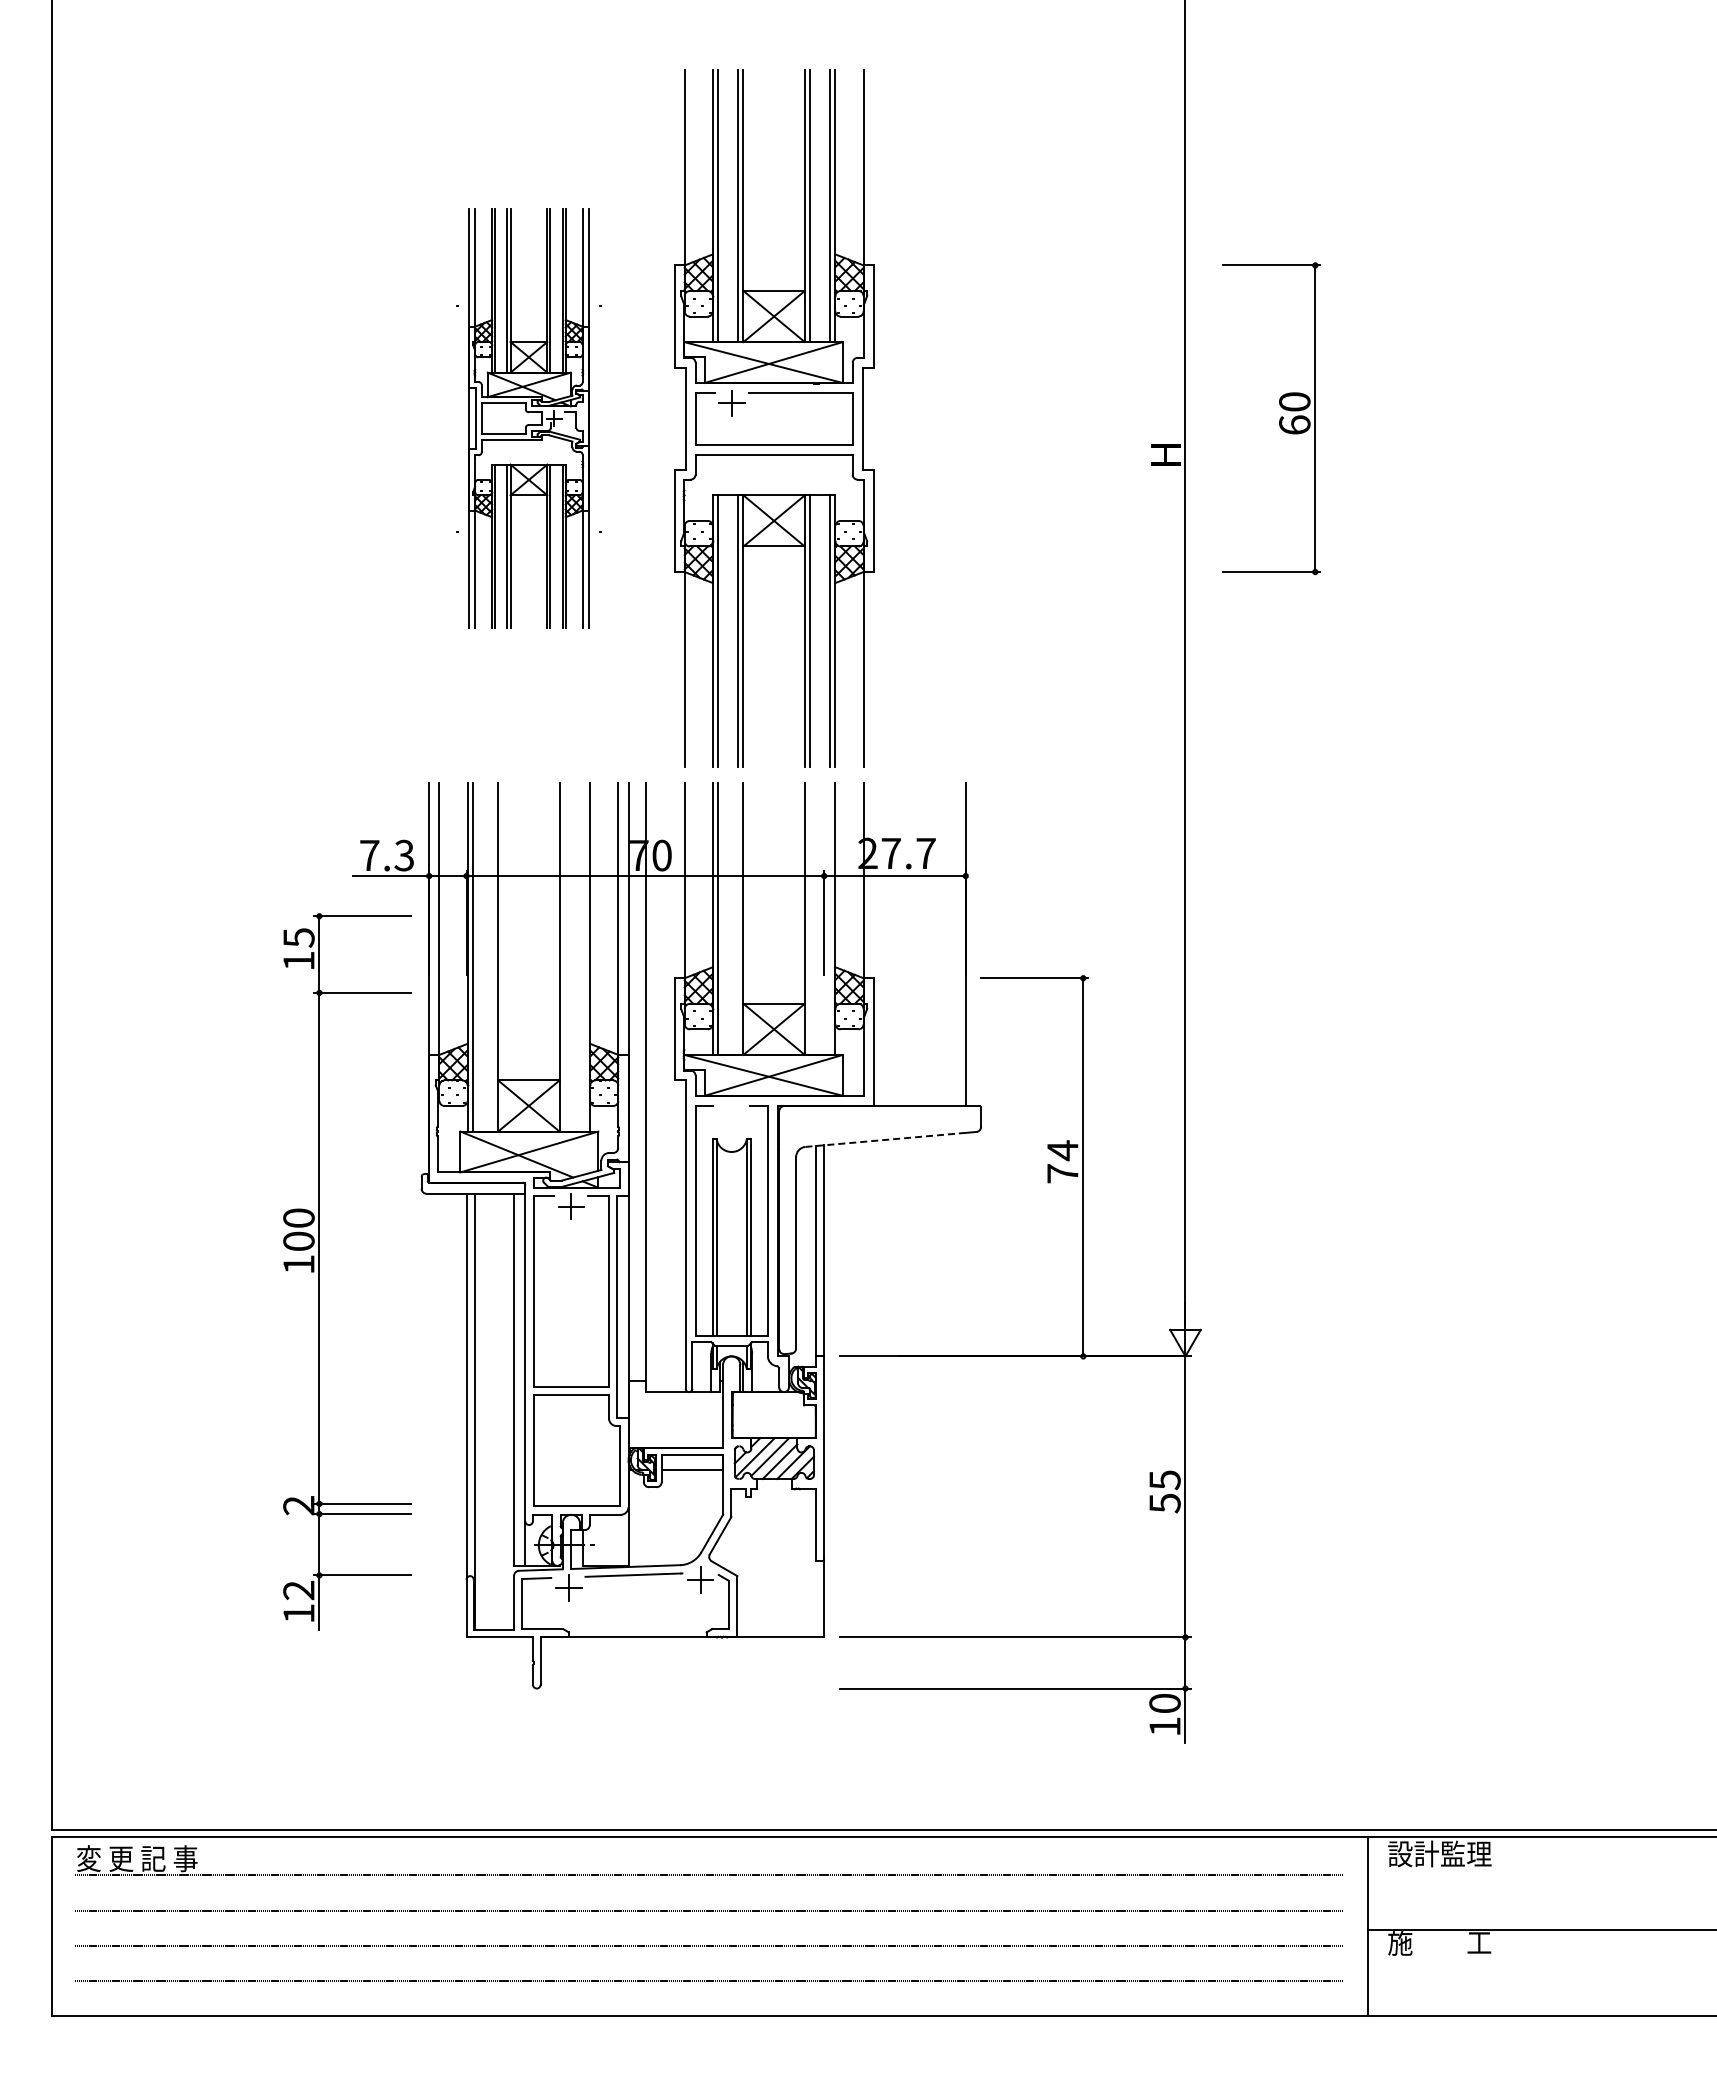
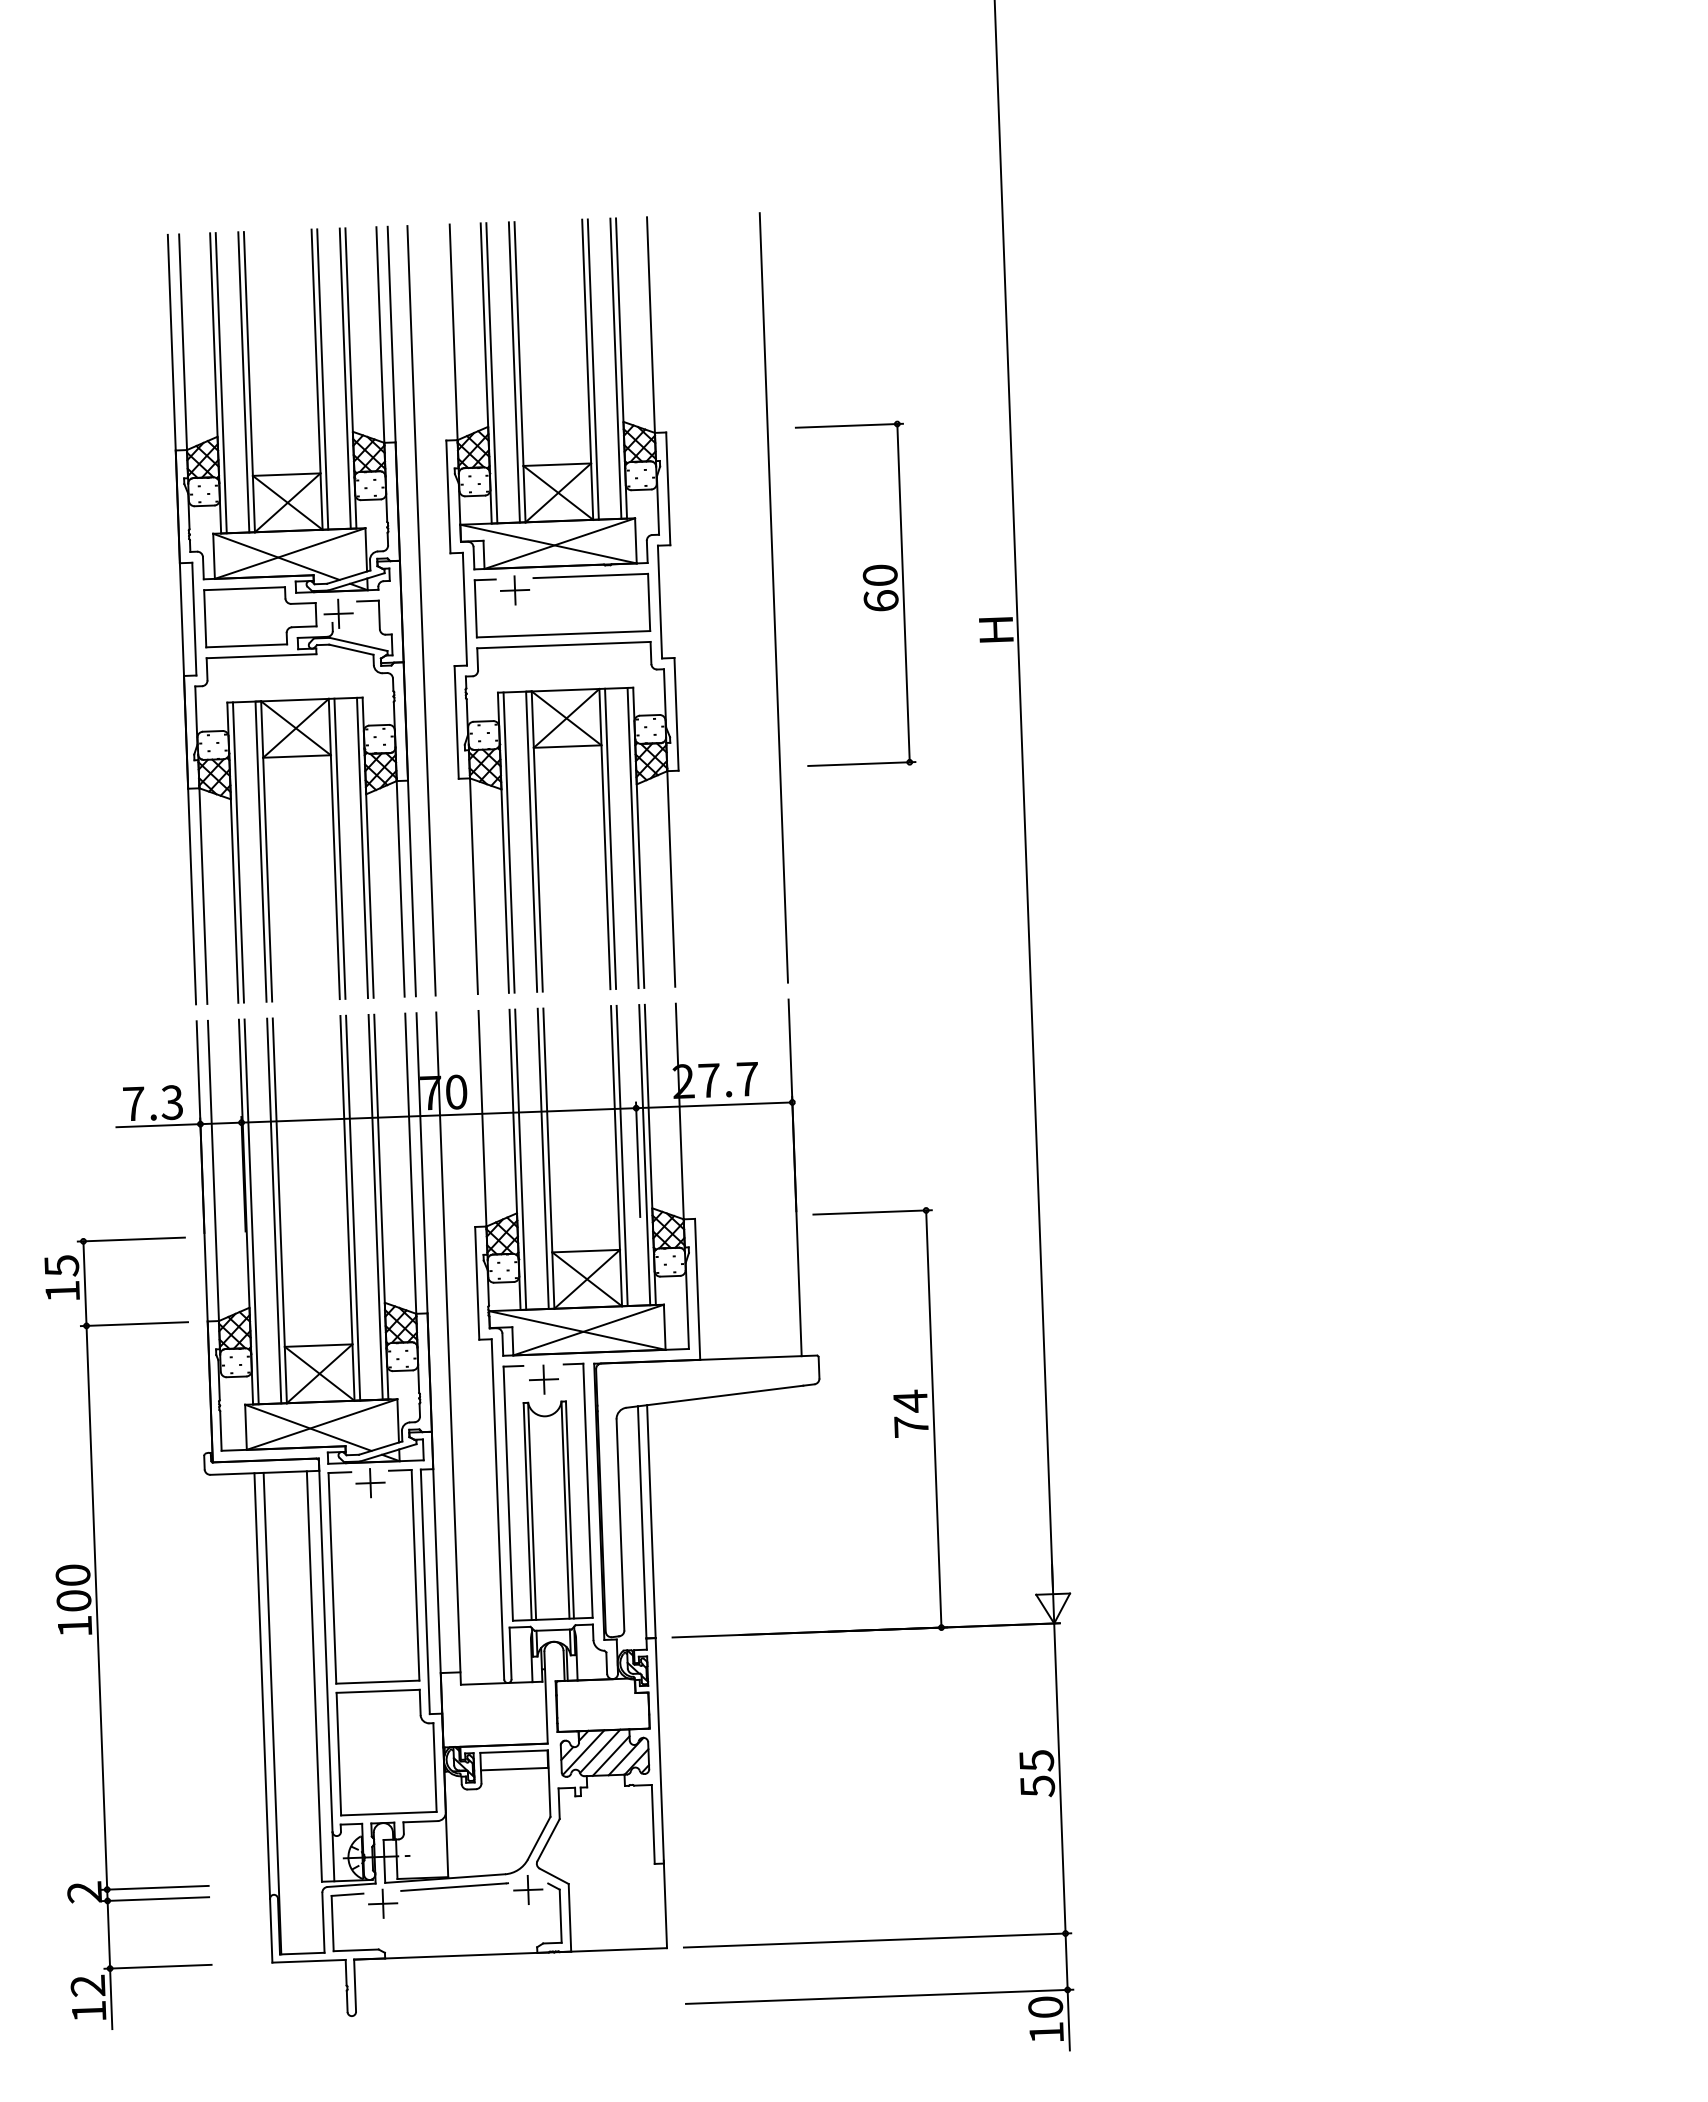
part: (528, 418) -> (291, 615), size x1.67
line: (645, 418) -> (420, 610), added
line: (965, 418) -> (773, 597), added
part: (1279, 419) -> (864, 595), moved
line: (738, 918) -> (543, 1158), added
line: (809, 918) -> (621, 1155), added
line: (830, 918) -> (644, 1154), added
line: (493, 956) -> (274, 1210), added
line: (564, 956) -> (352, 1207), added
line: (585, 956) -> (376, 1206), added
part: (731, 1118) -> (543, 1379), added
line: (885, 1139) -> (714, 1396), dashed -> solid
part: (319, 1271) -> (97, 1633), moved

